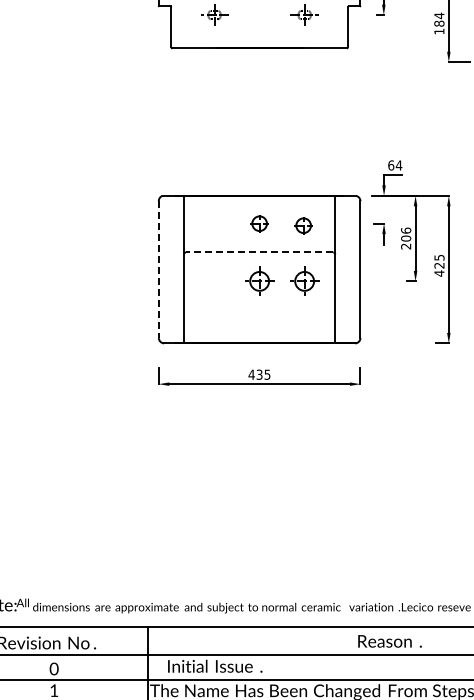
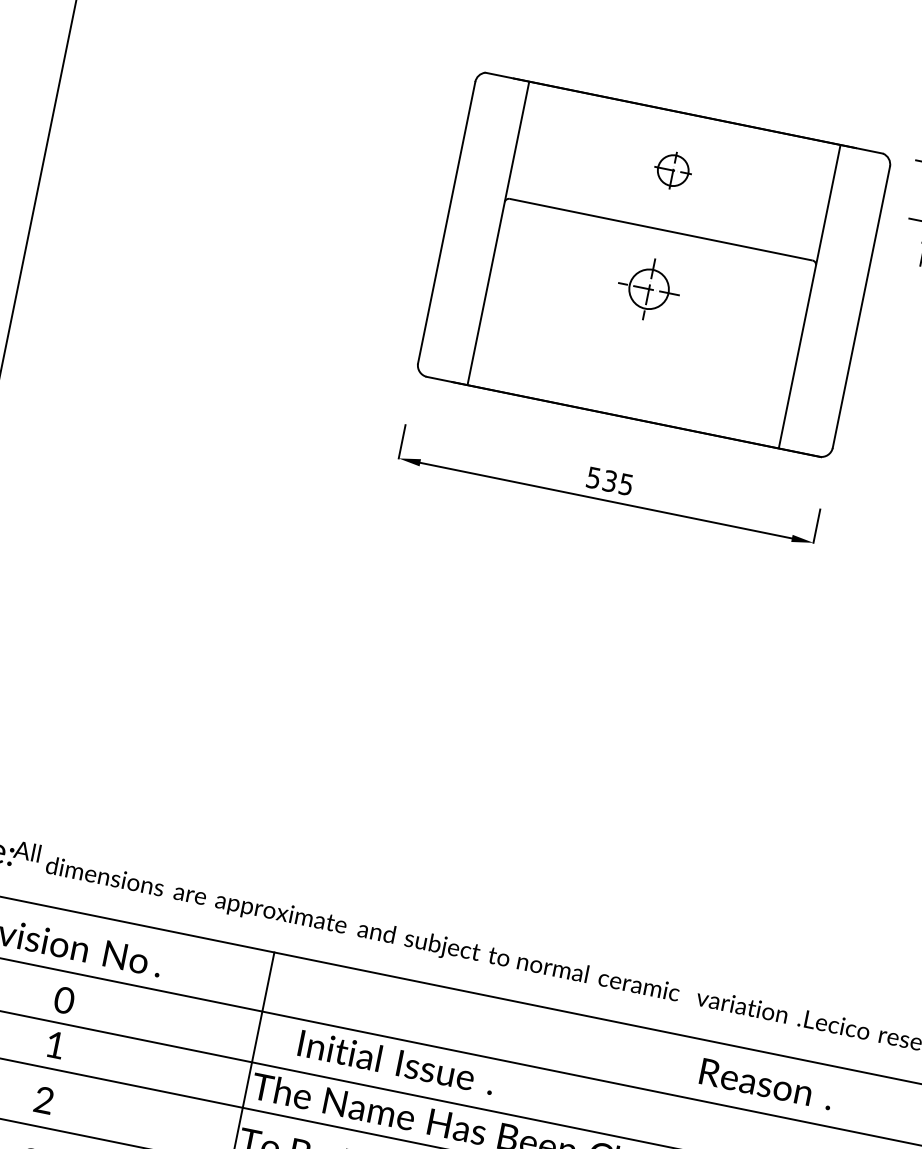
part: (303, 225) -> (762, 192), removed
line: (259, 252) -> (660, 229), dashed -> solid
line: (158, 270) -> (445, 224), dashed -> solid
part: (304, 280) -> (741, 306), removed
text: (251, 374) -> (593, 477), 435 -> 535

